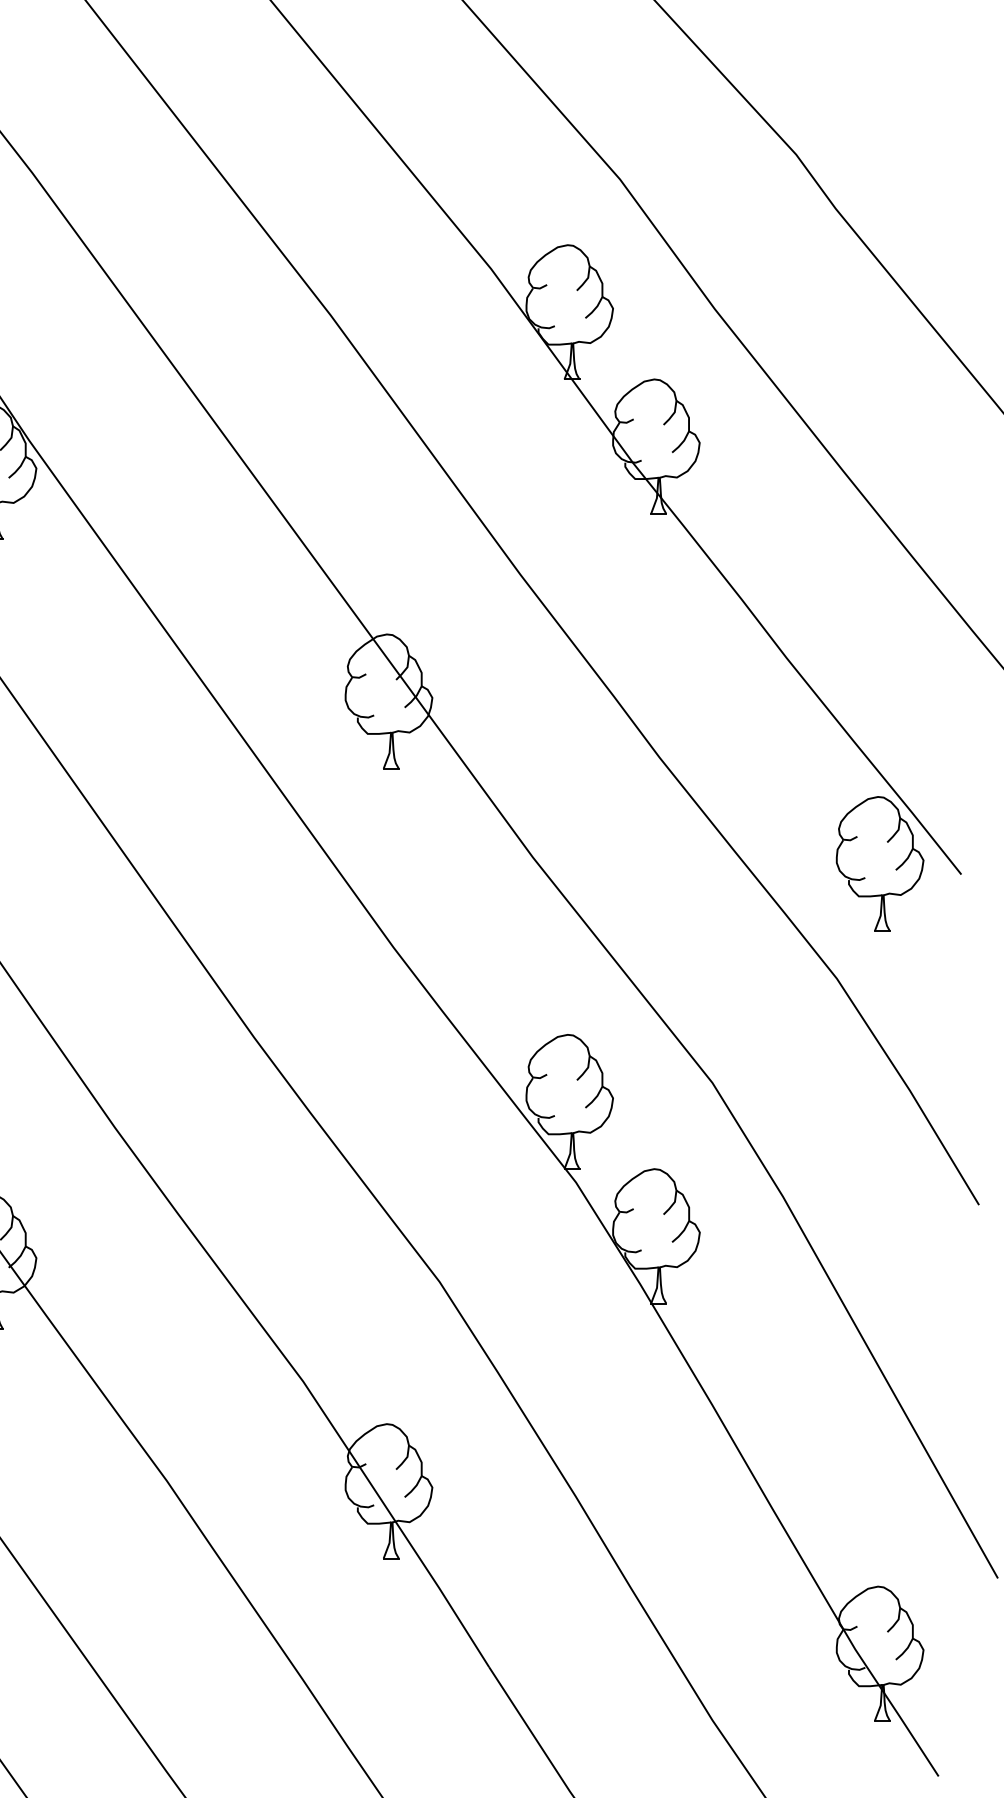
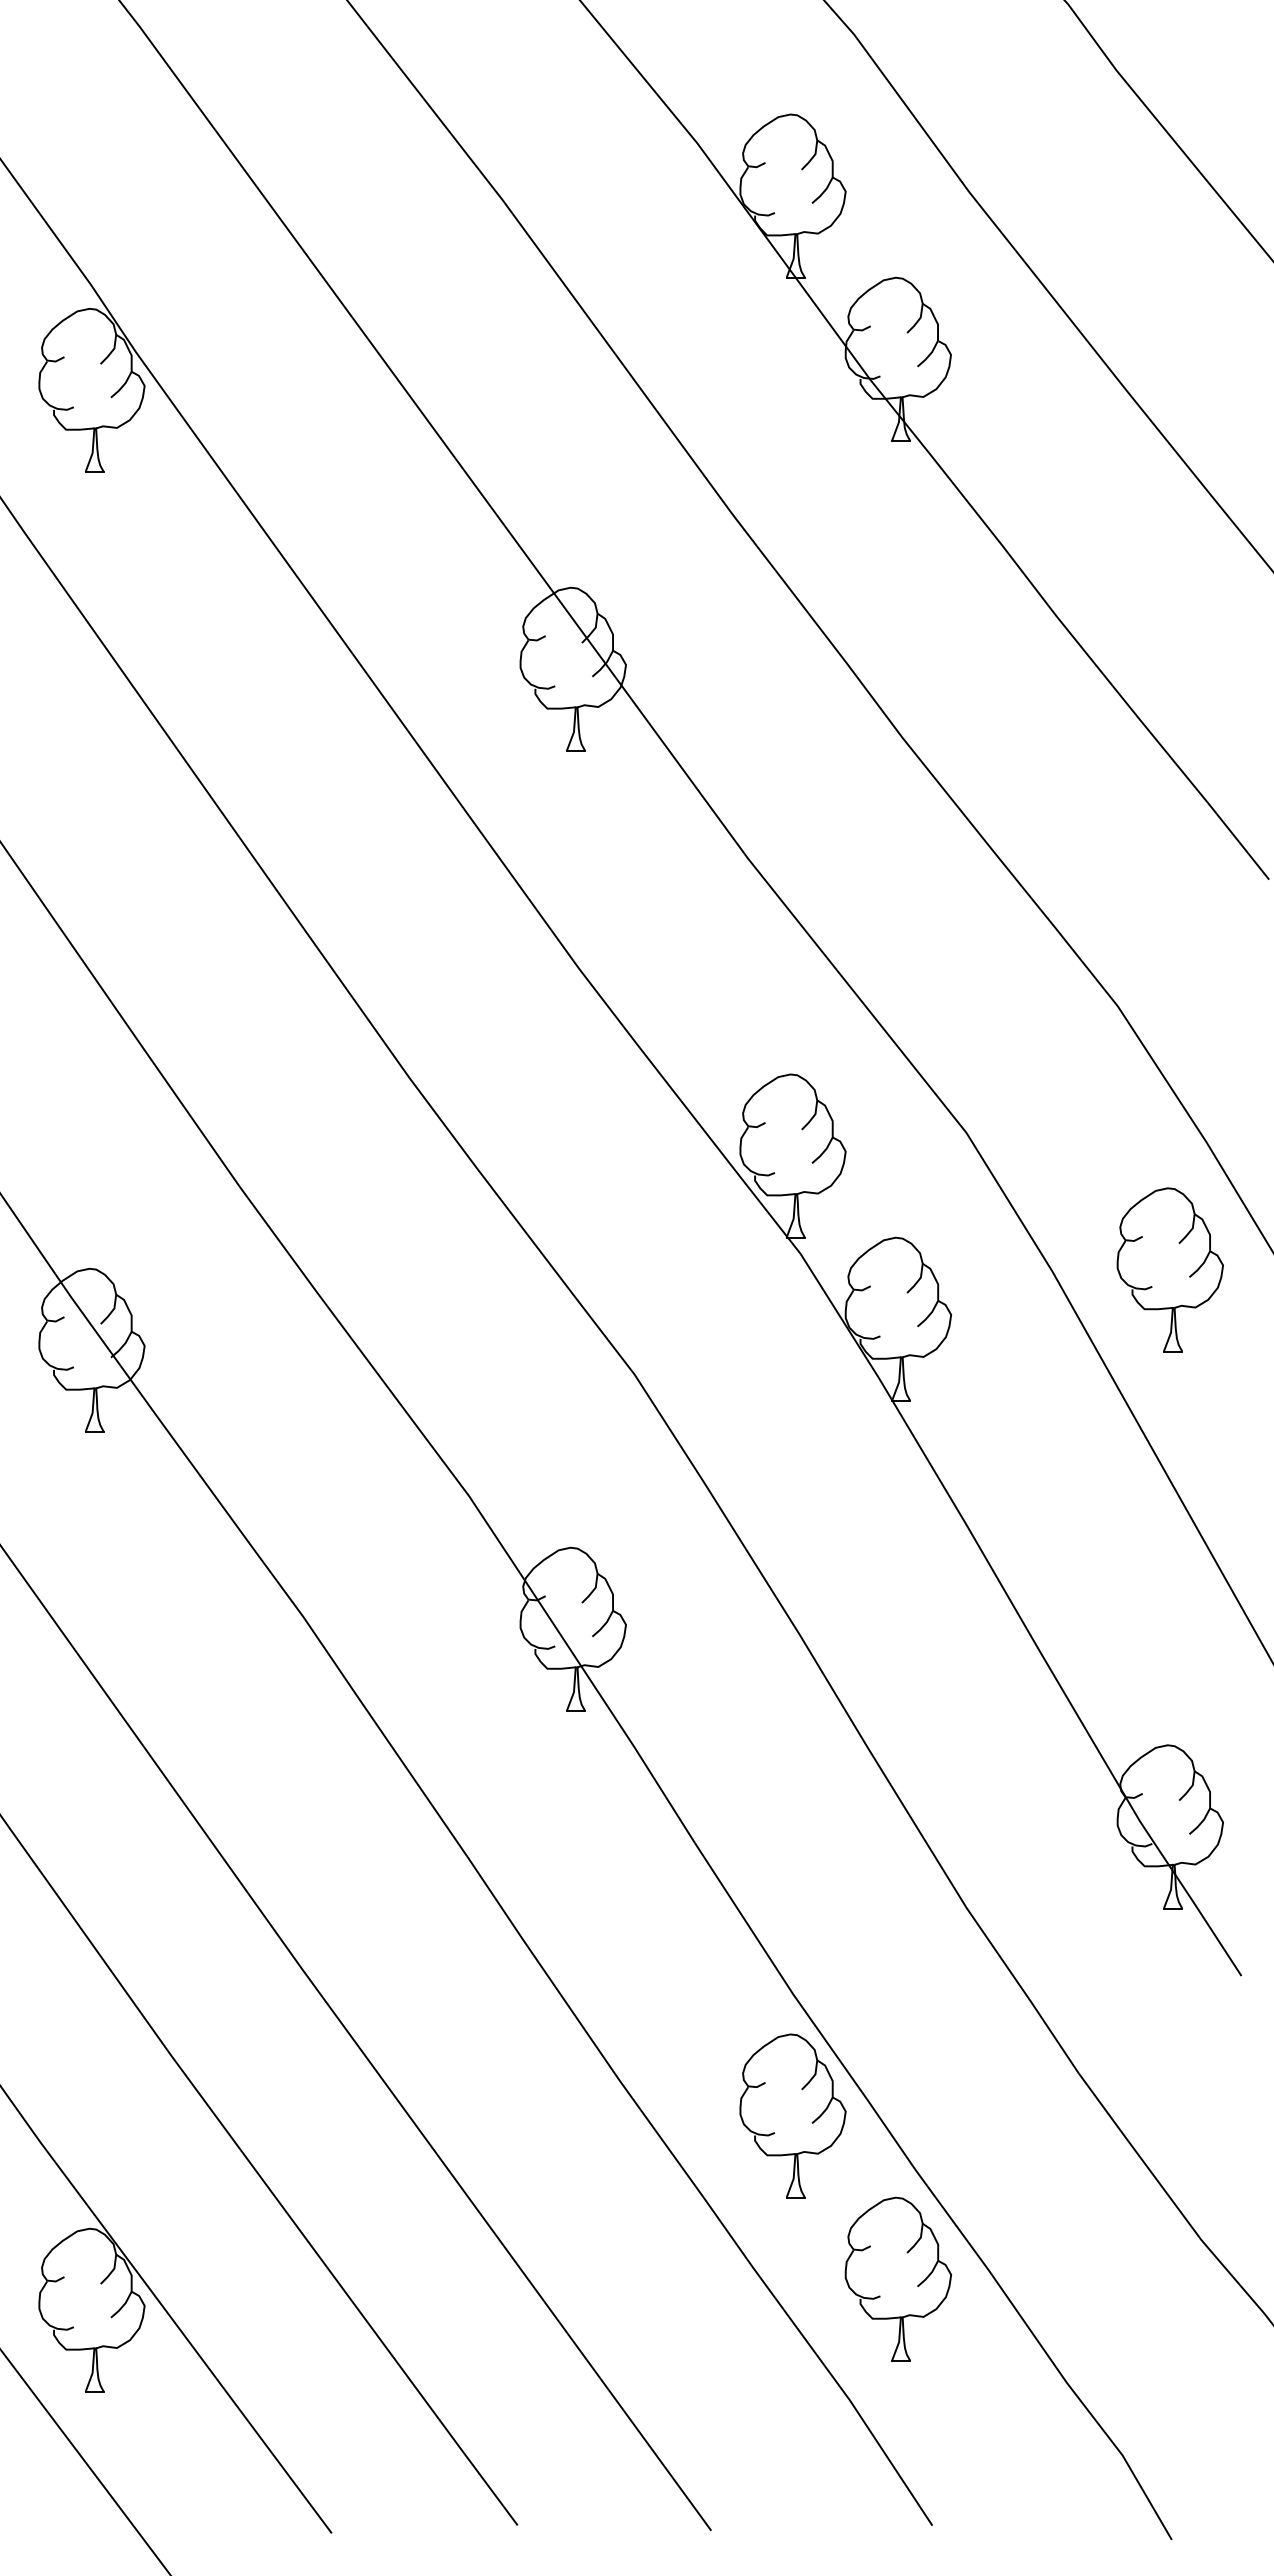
part: (879, 863) -> (1169, 1269), moved

